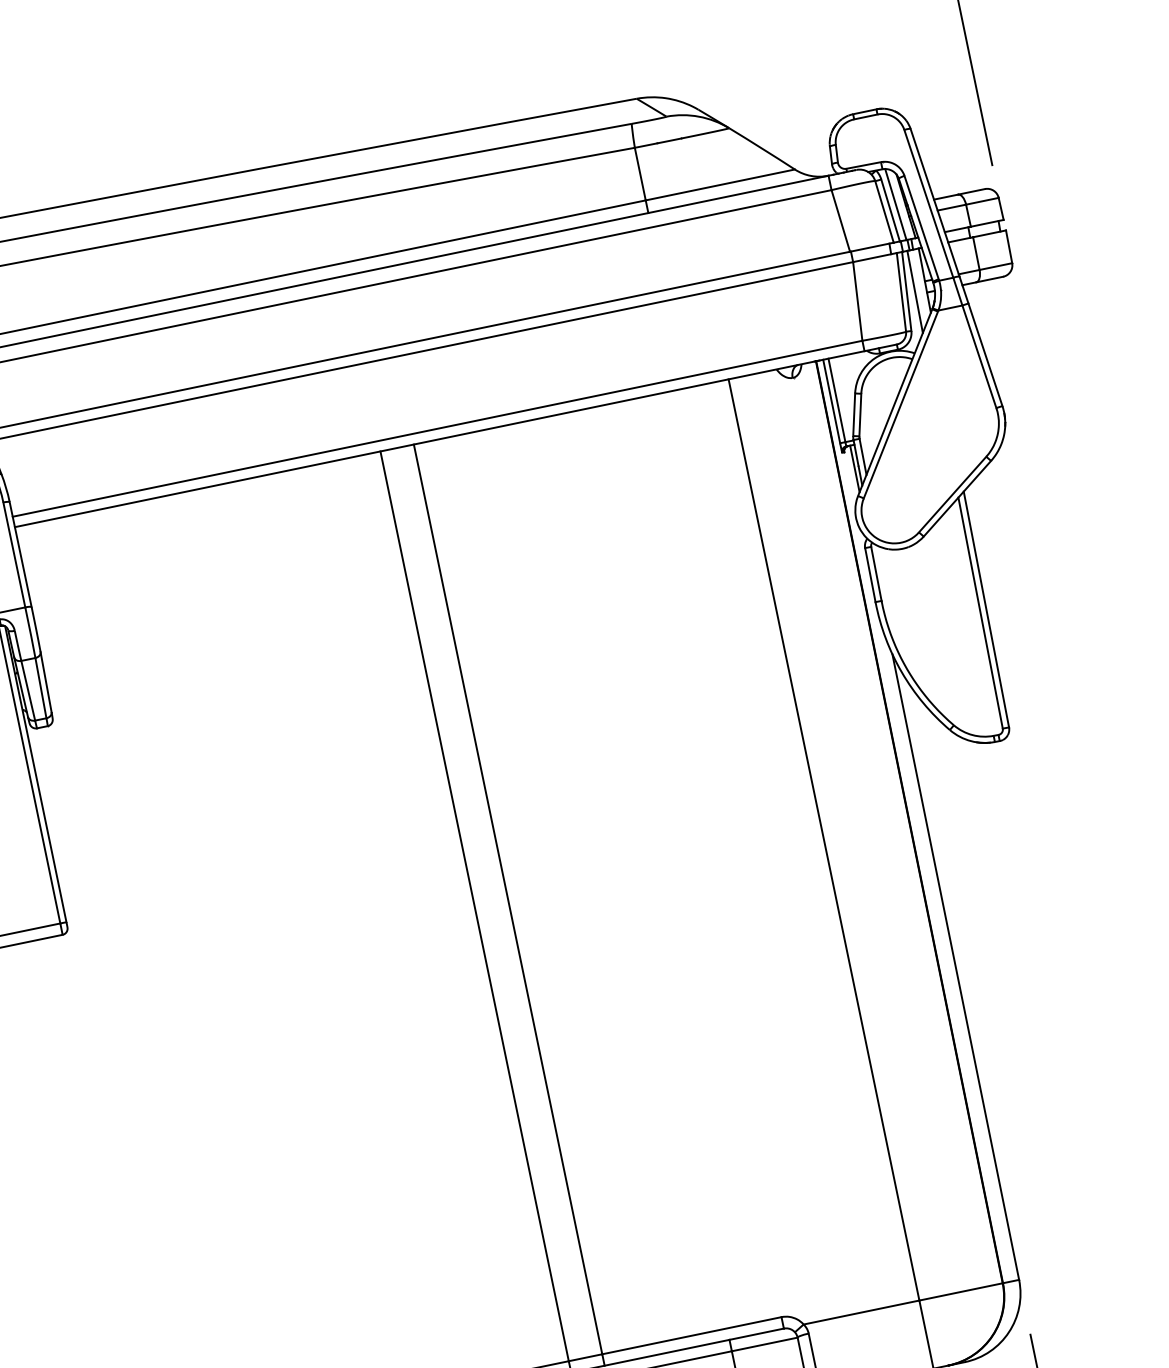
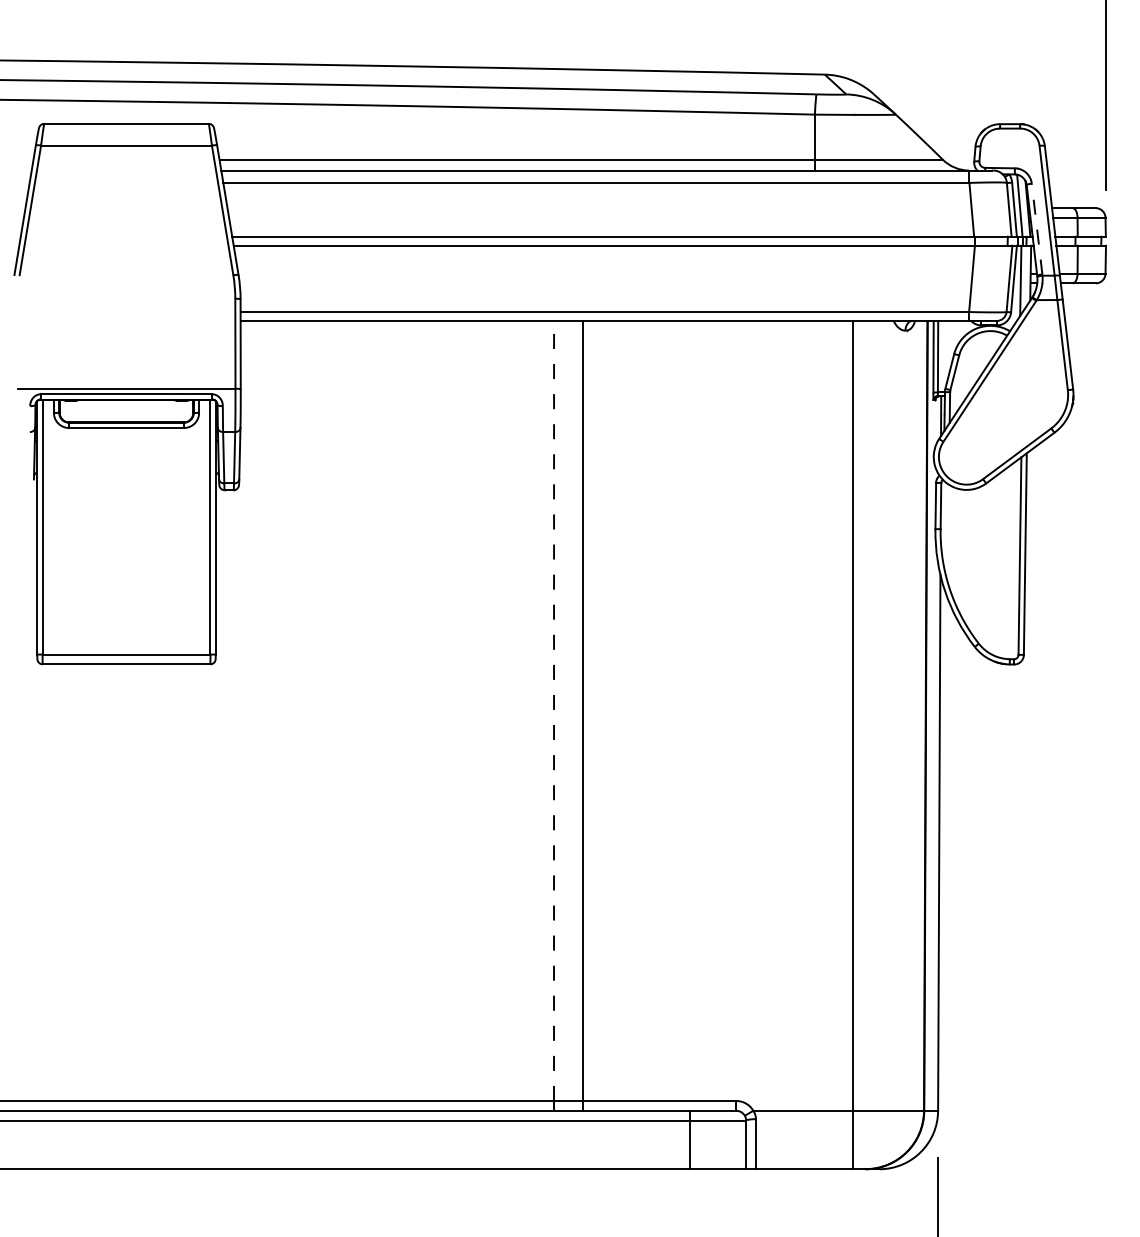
line: (922, 228) -> (1037, 229), solid -> dashed
line: (475, 905) -> (554, 710), solid -> dashed

